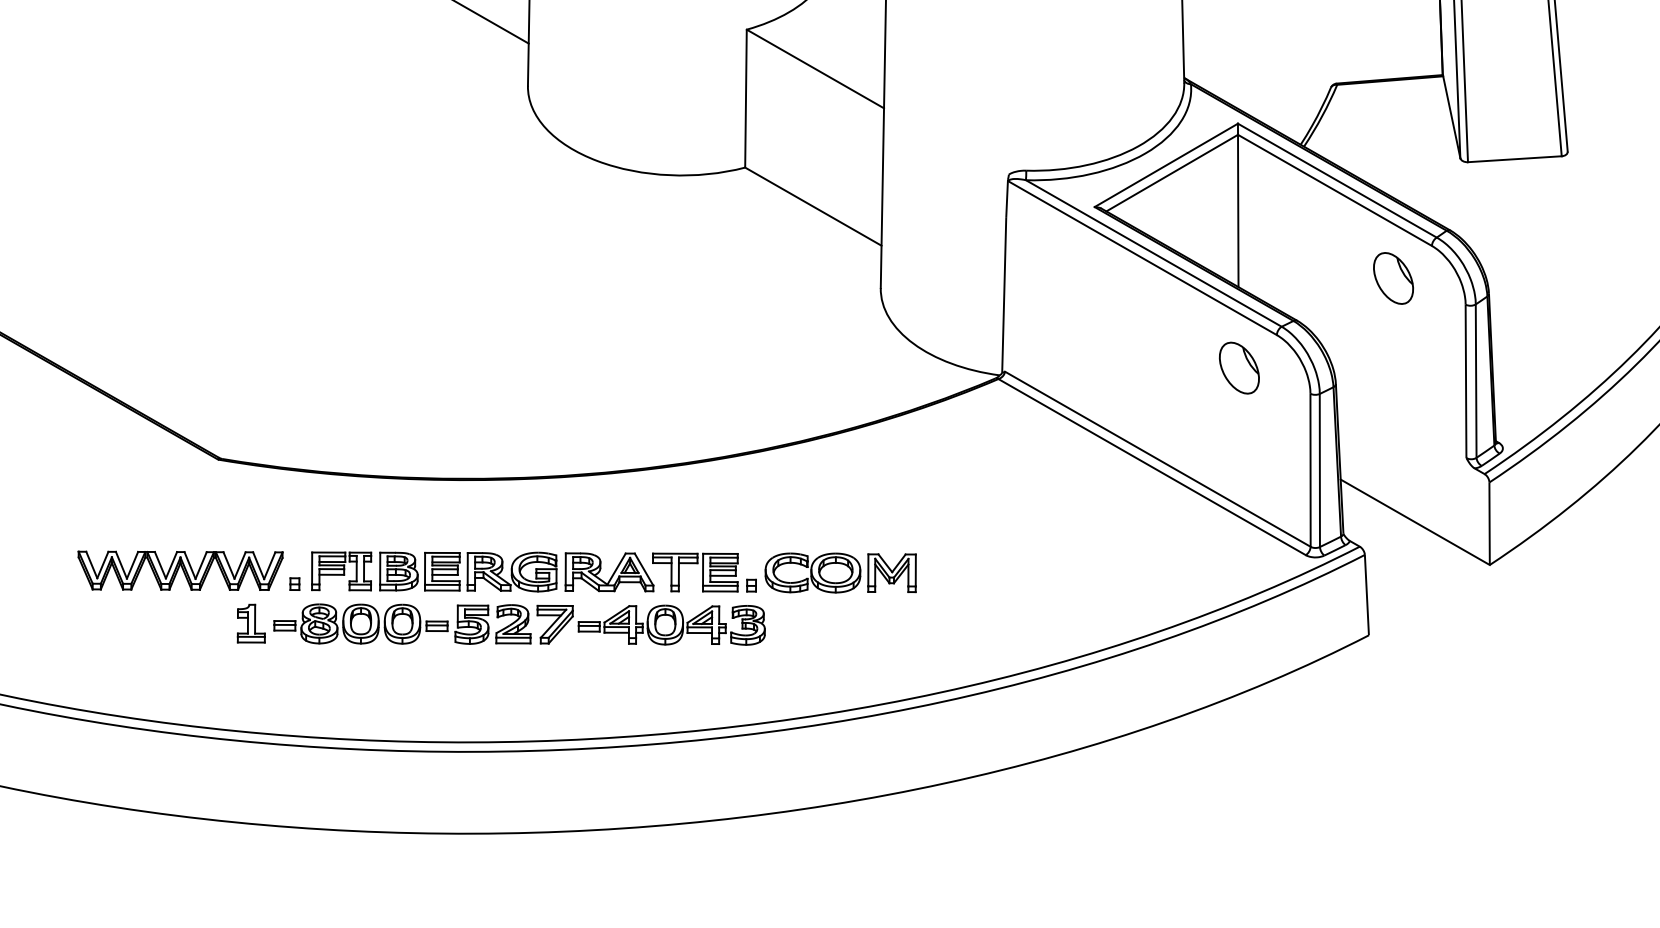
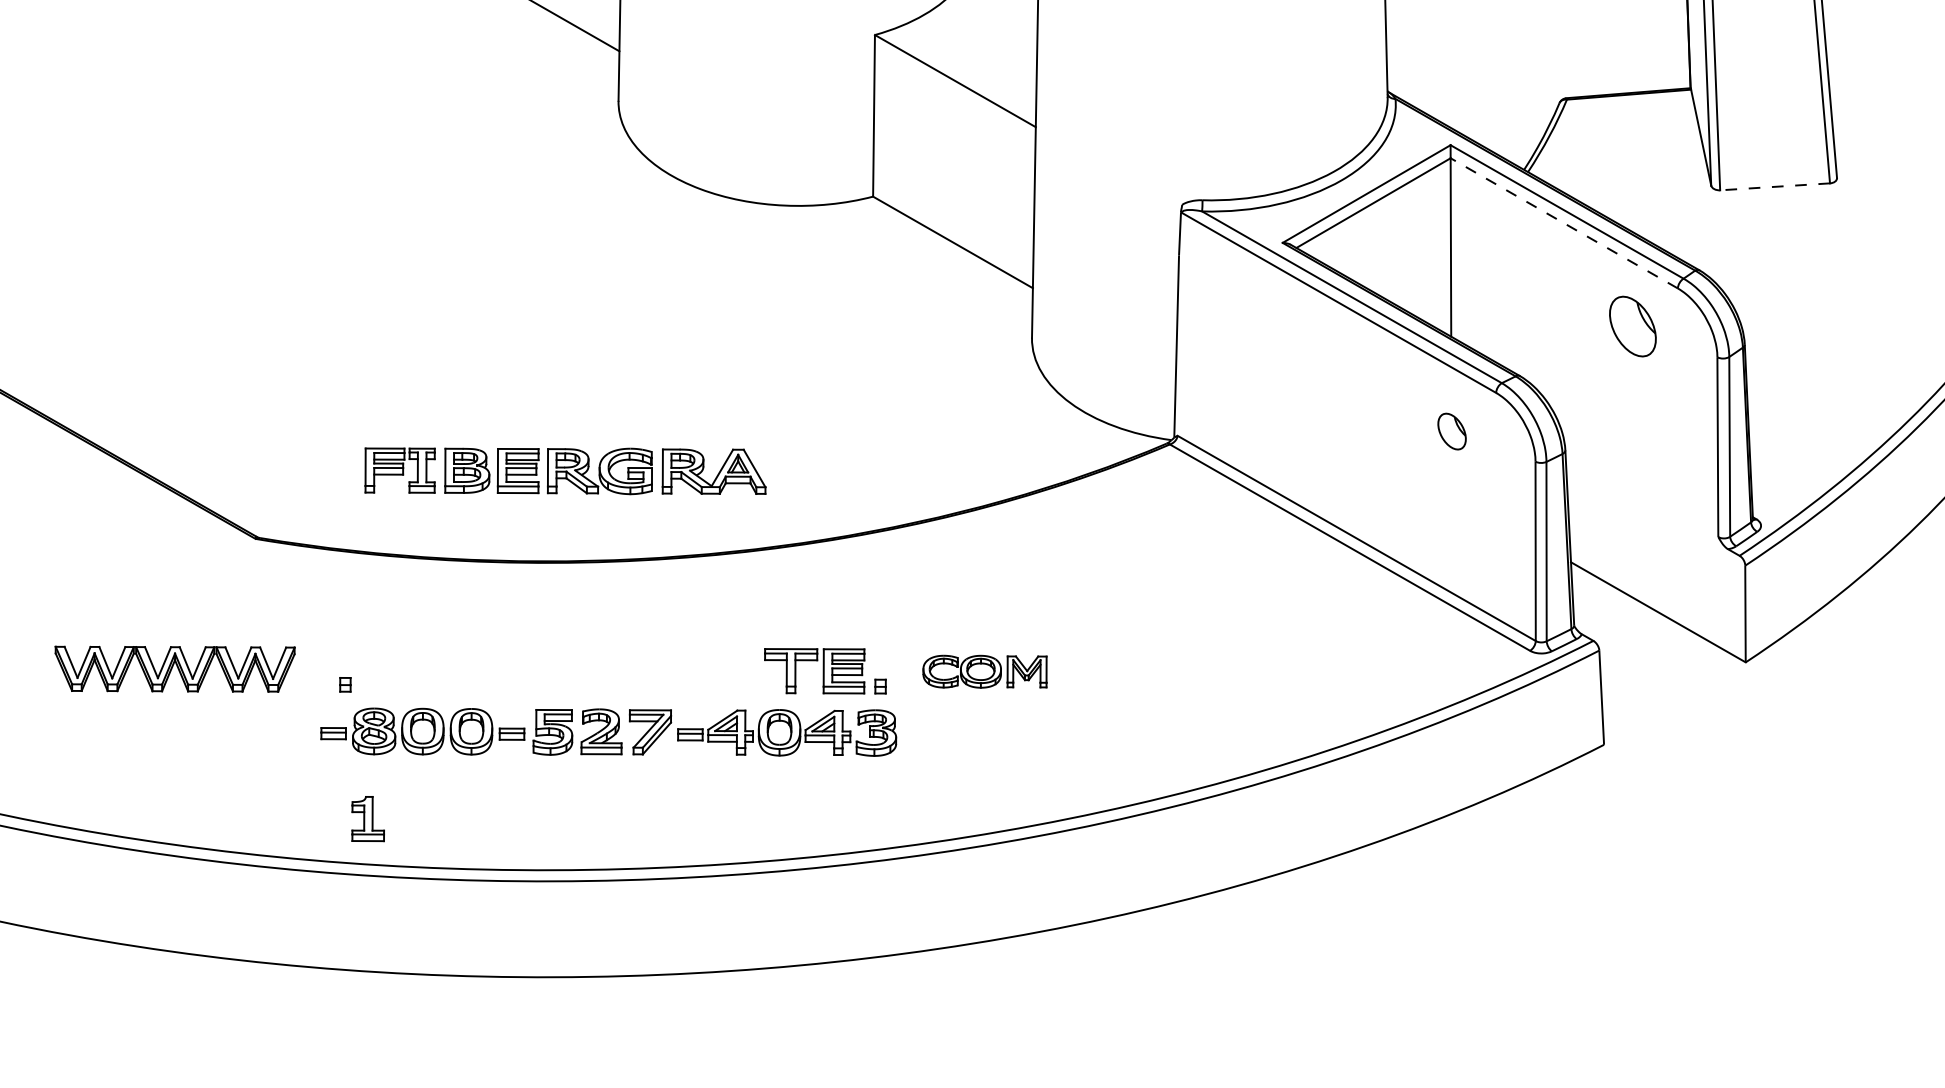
line: (1514, 159) -> (1774, 187), solid -> dashed
line: (1334, 190) -> (1563, 223), solid -> dashed
part: (1238, 367) -> (1451, 430), size x0.6
part: (180, 570) -> (175, 668), moved
part: (482, 571) -> (565, 470), moved
part: (840, 572) -> (984, 671), size x0.7
part: (250, 623) -> (367, 818), moved

